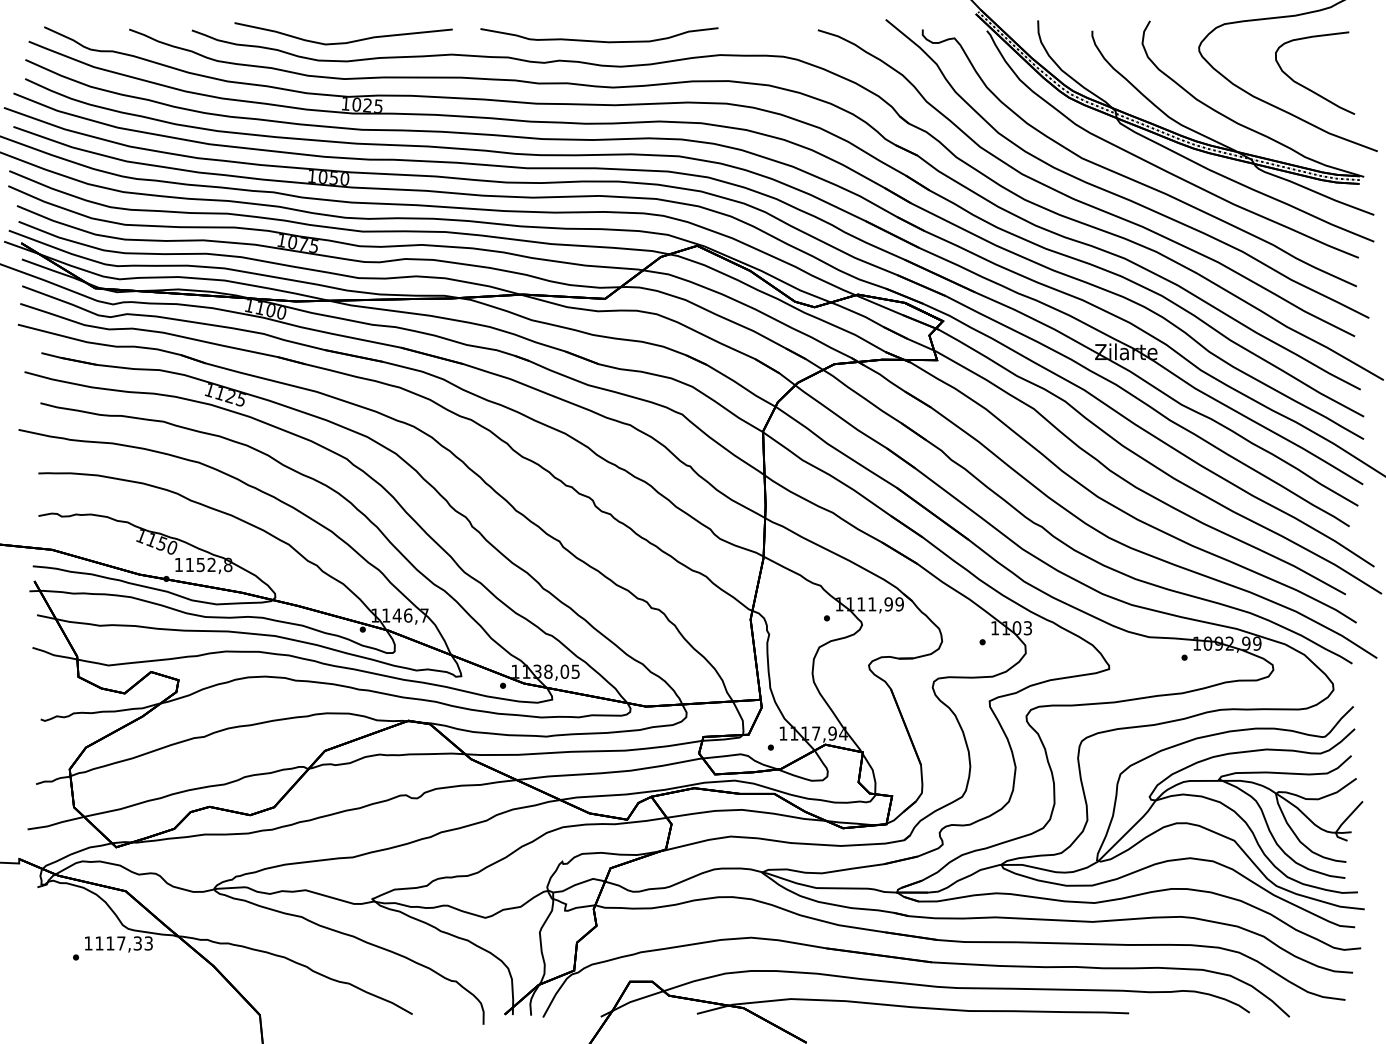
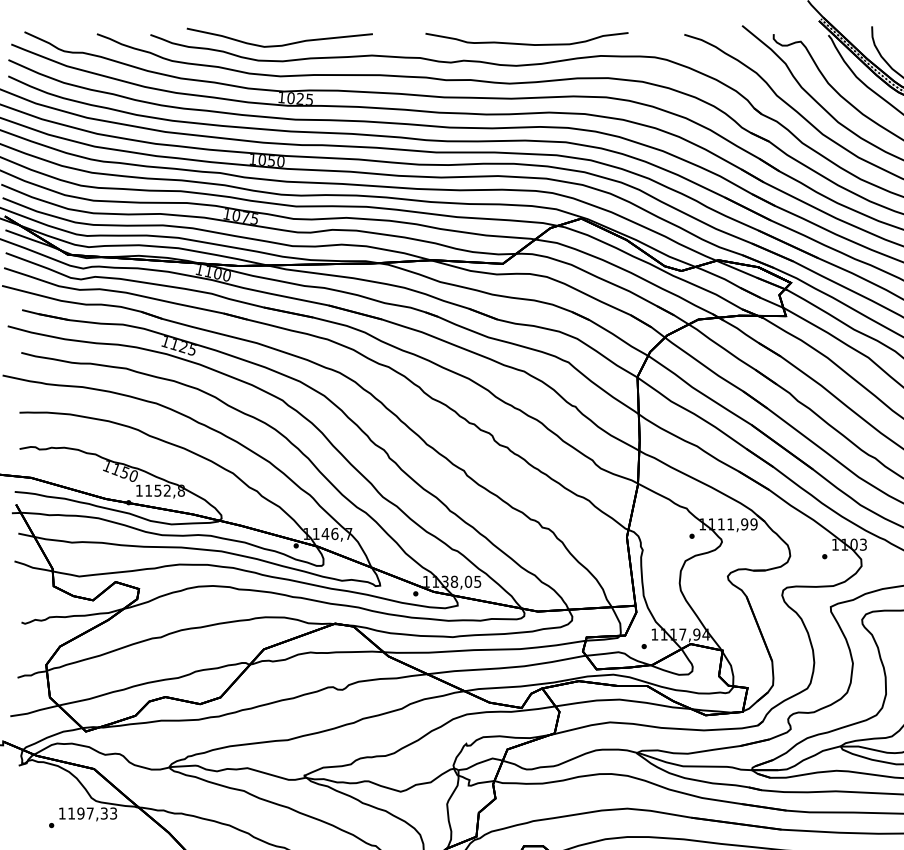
curve: (599, 40) -> (527, 43), moved
text: (110, 943) -> (81, 813), 1117,33 -> 1197,33

